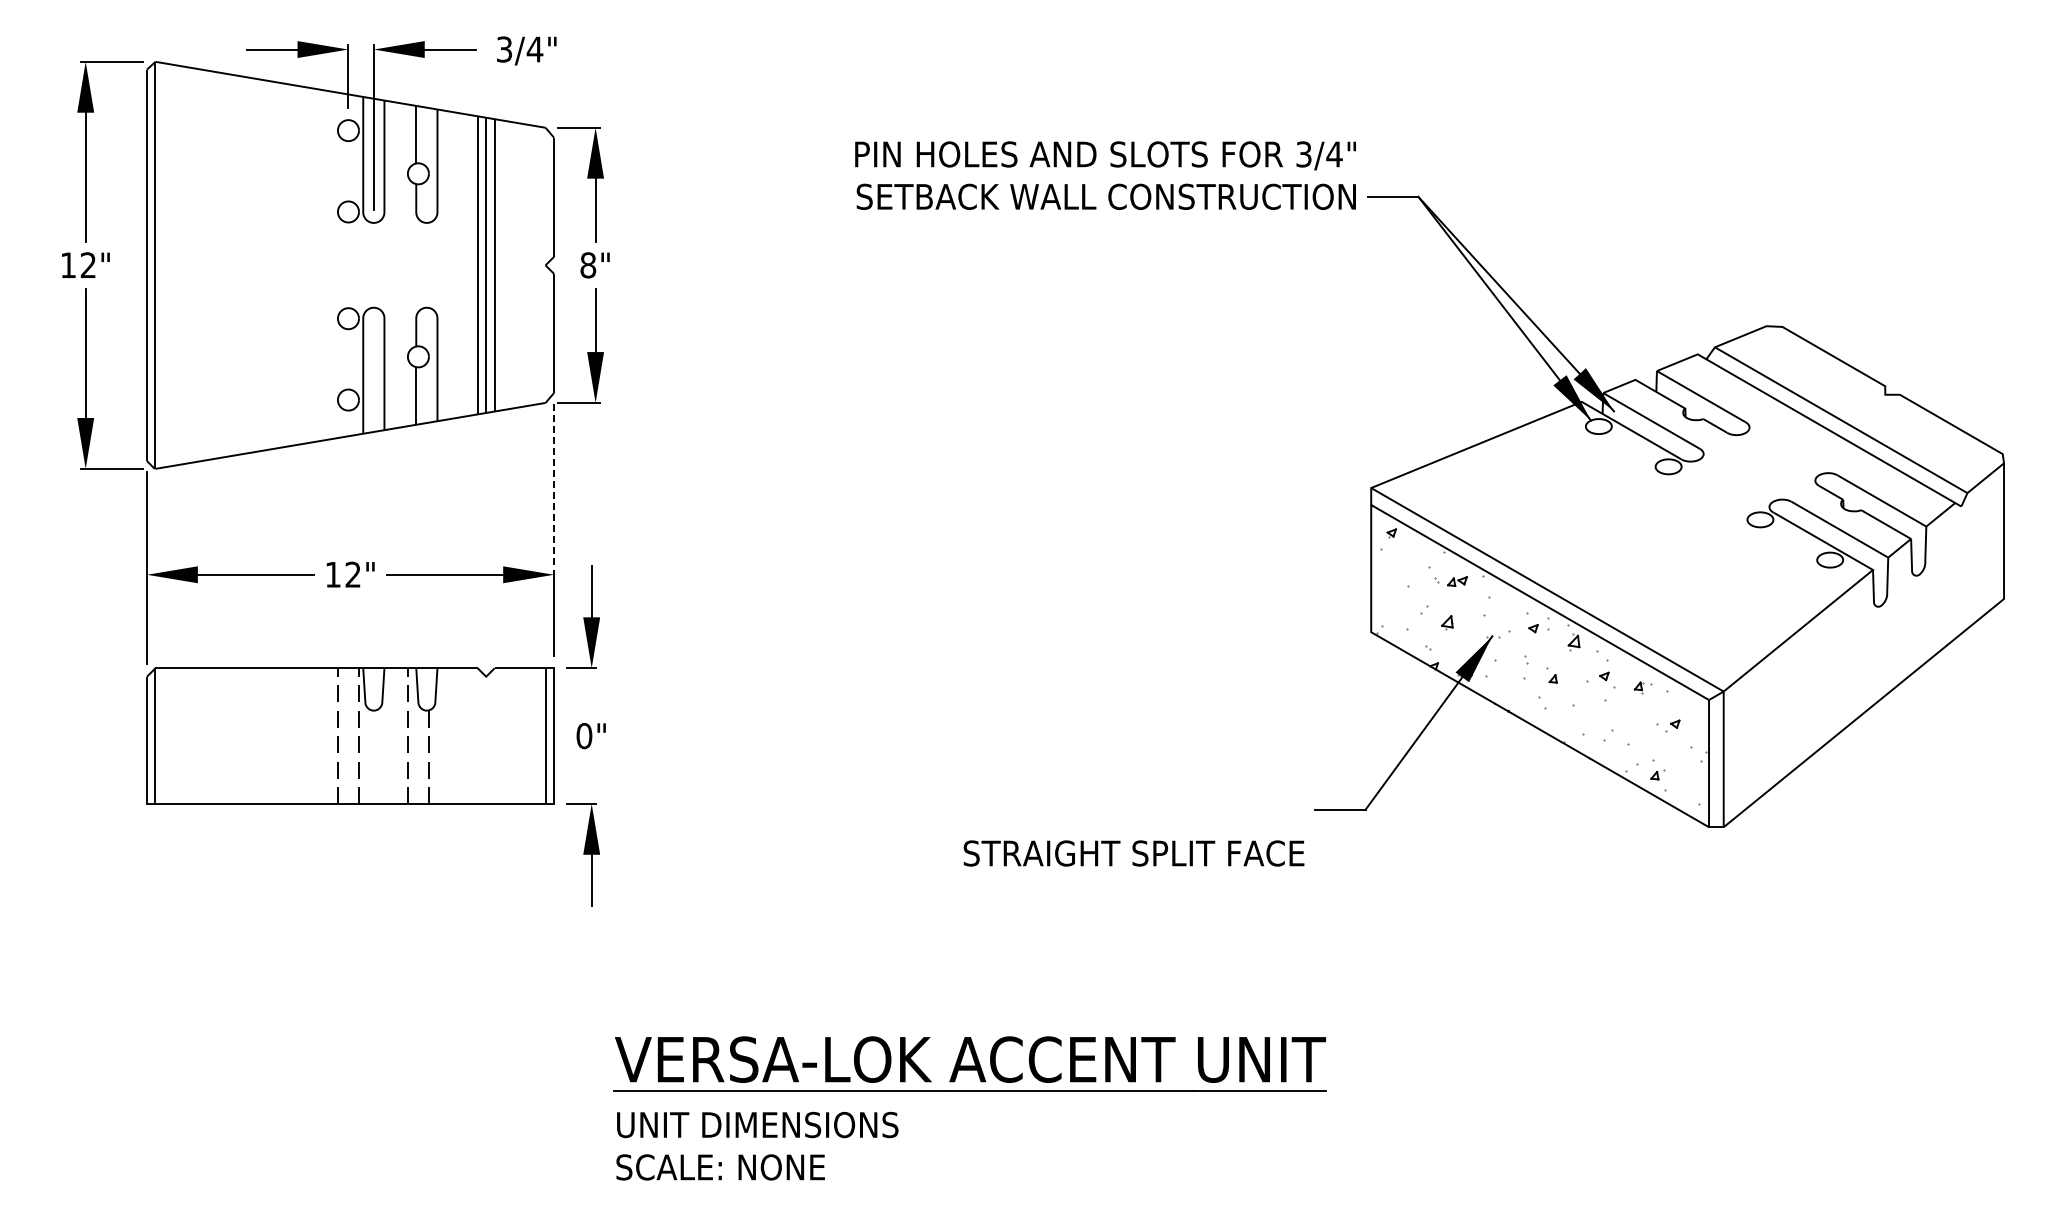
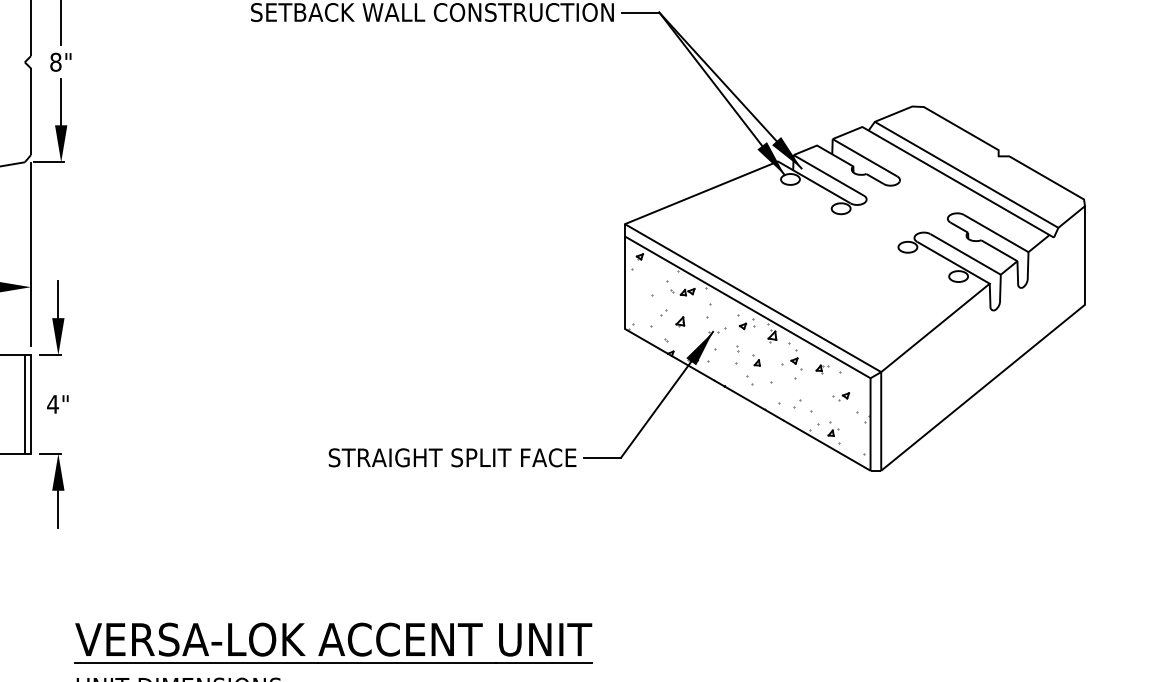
line: (554, 487) -> (31, 223), dashed -> solid
text: (584, 736) -> (53, 404), 0" -> 4"
text: (1133, 853) -> (452, 457), moved

